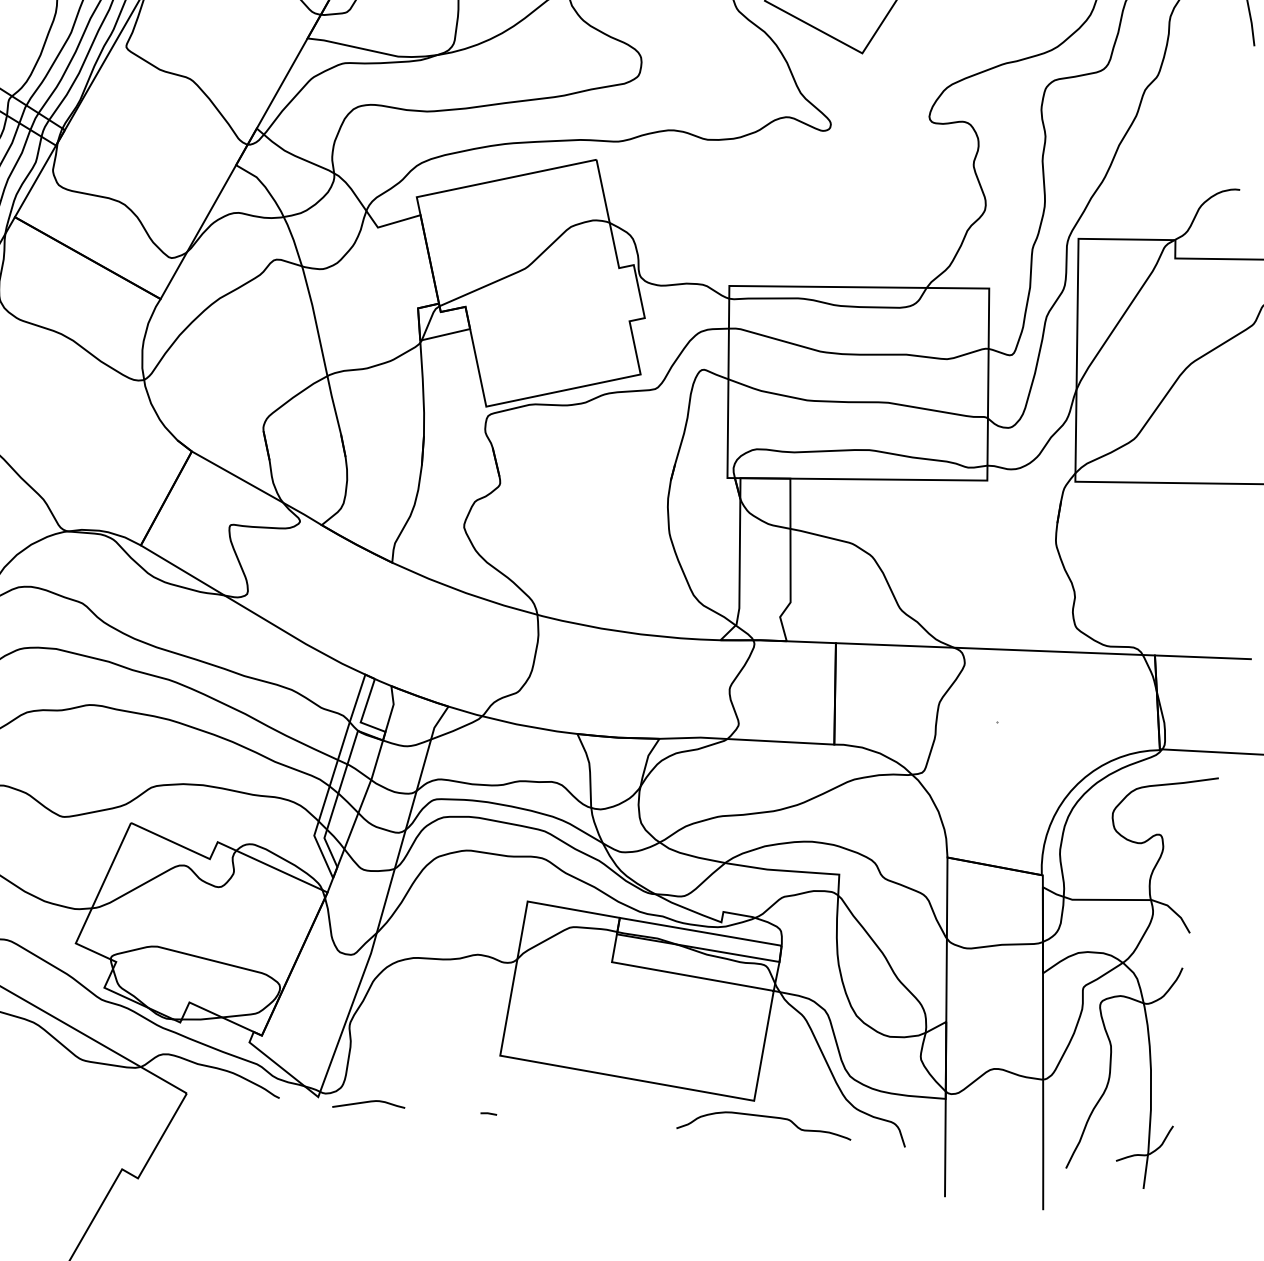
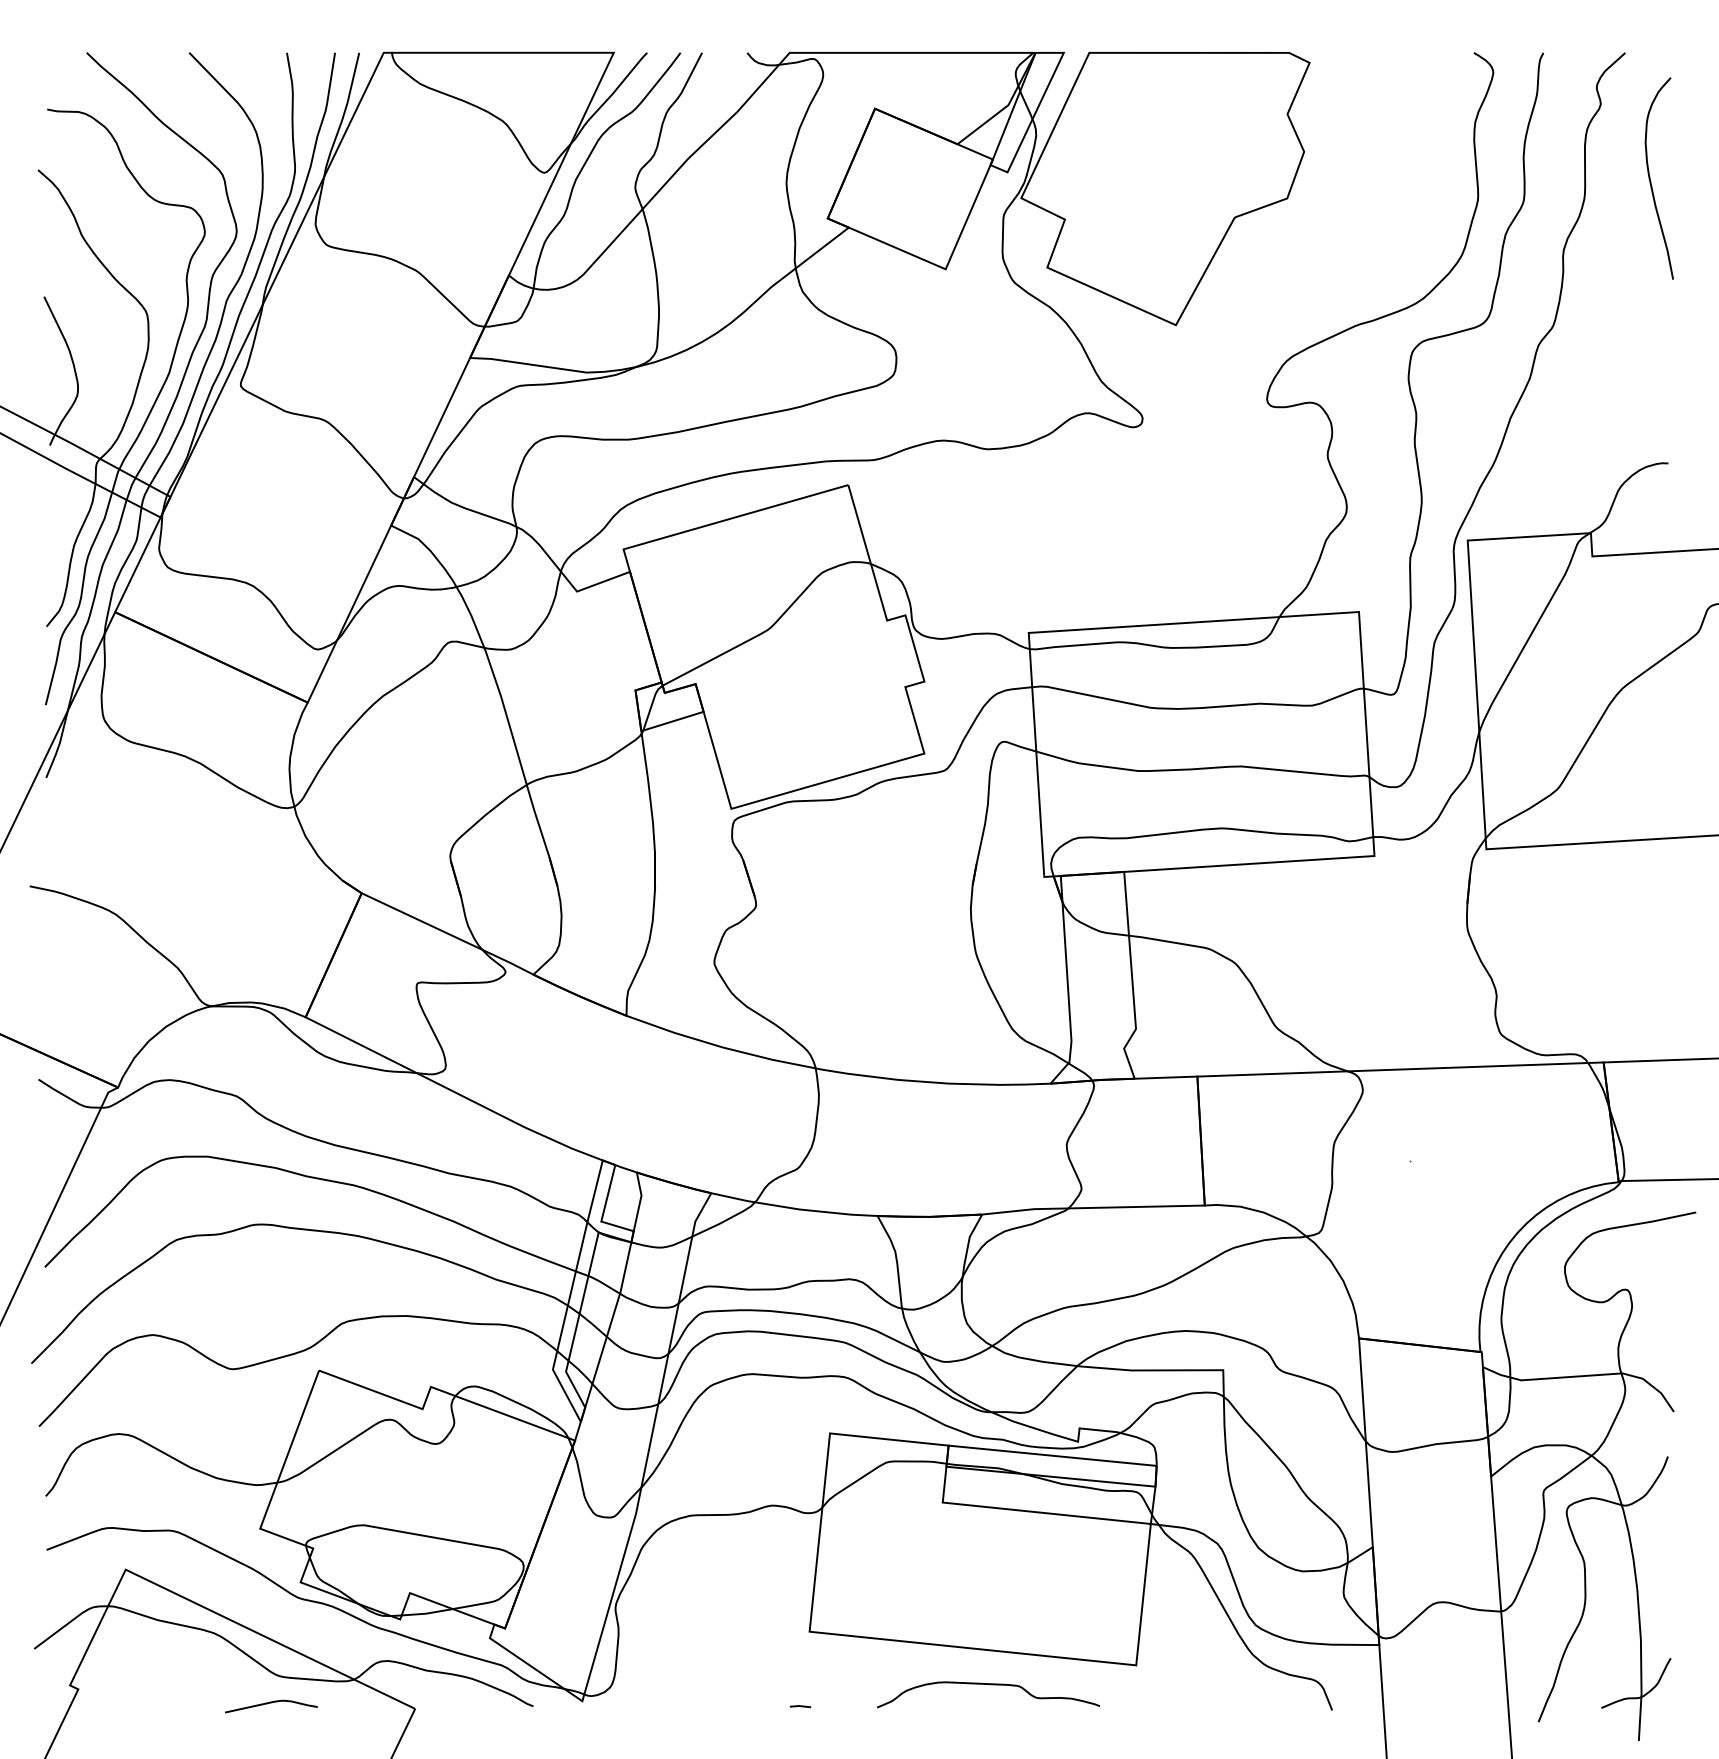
curve: (369, 1102) -> (271, 1703), moved
curve: (766, 1117) -> (990, 1685), moved

